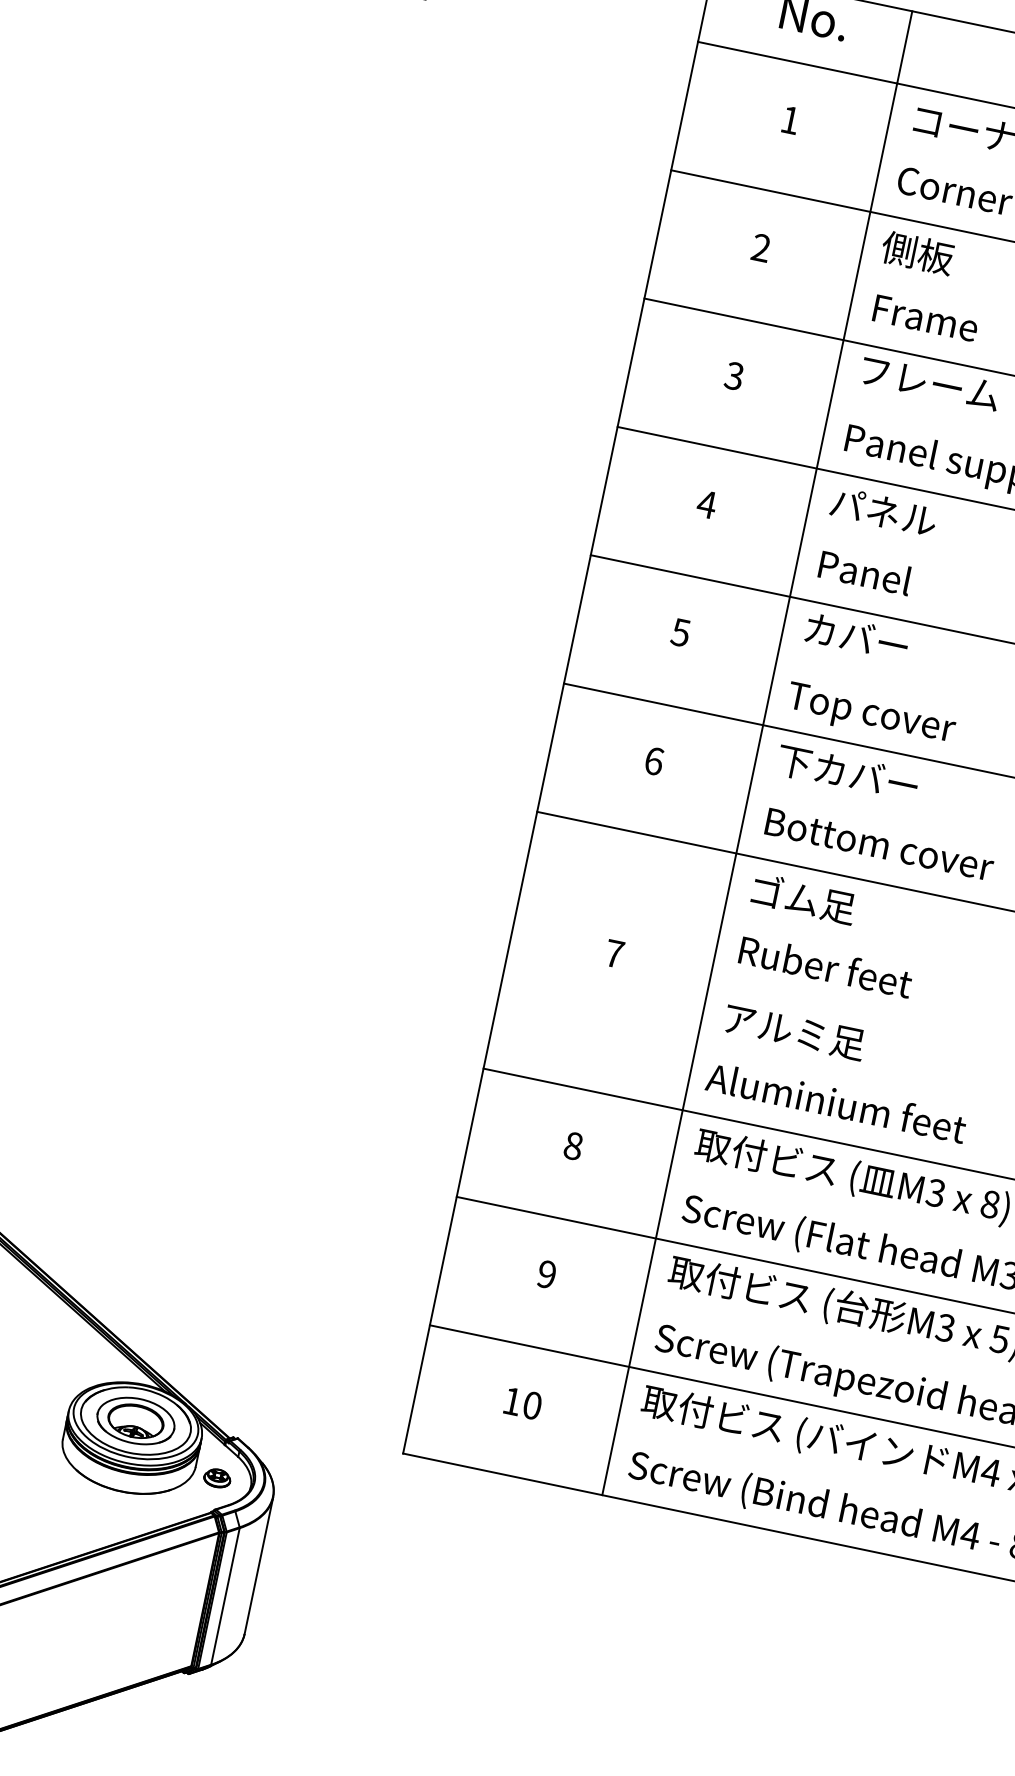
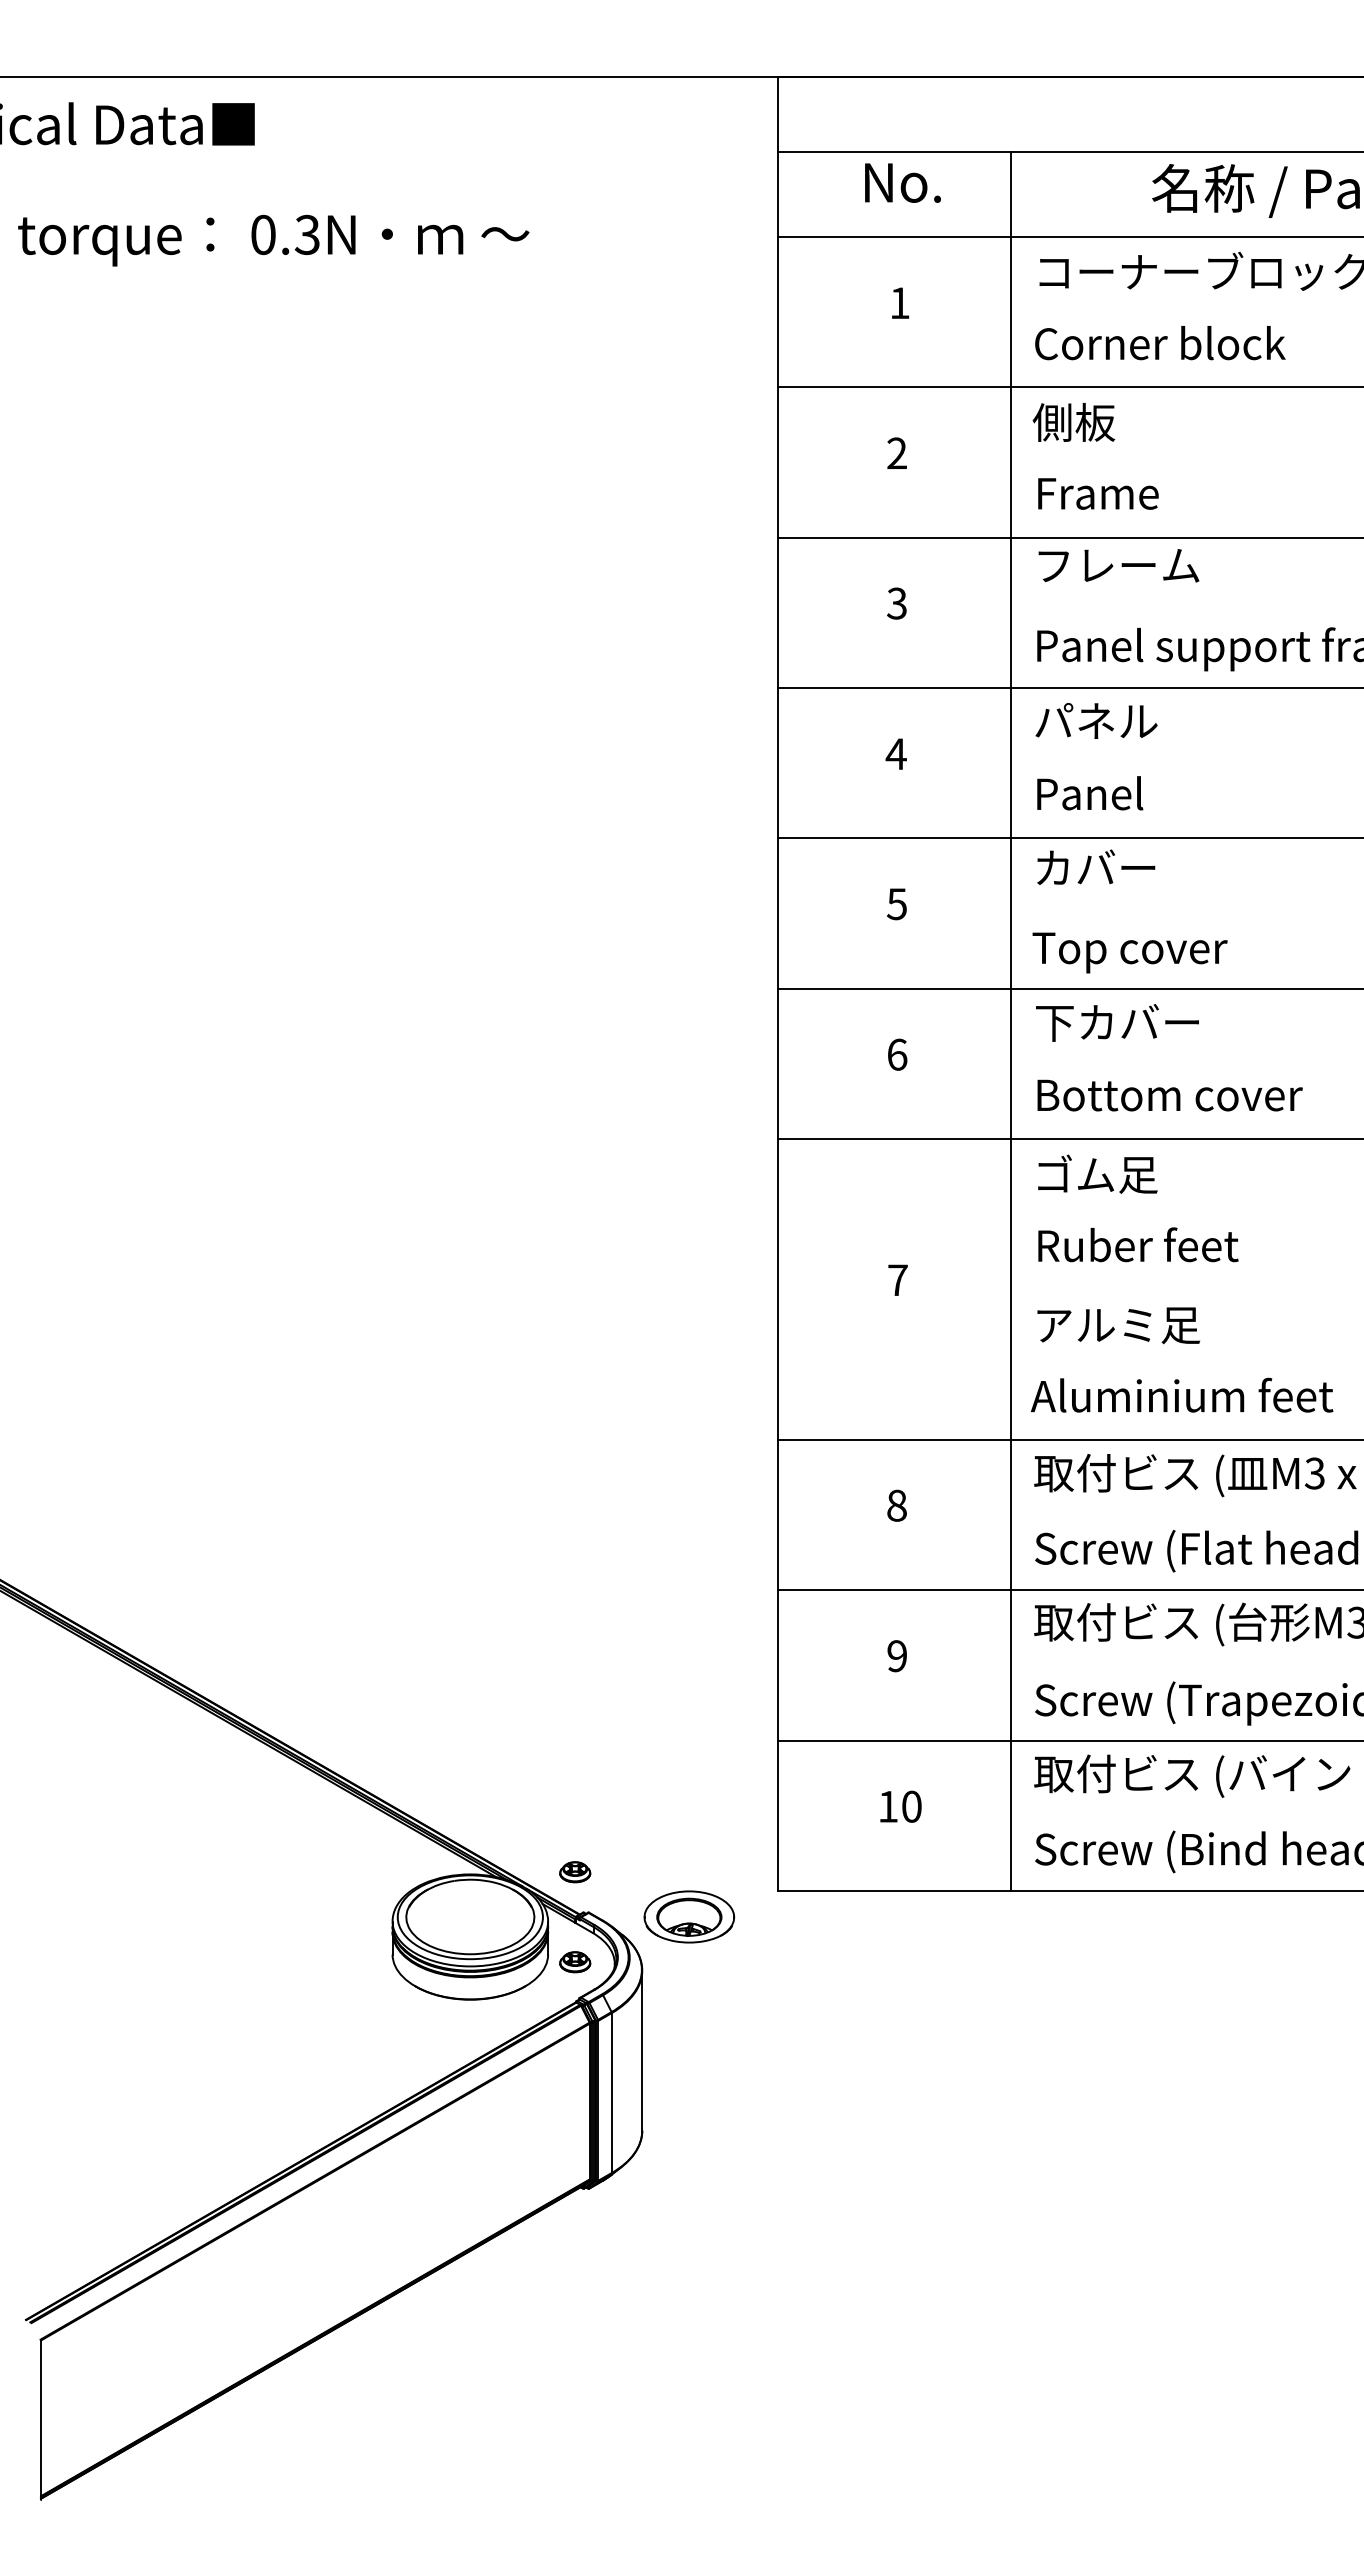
part: (233, 1401) -> (575, 1872), added
part: (136, 1420) -> (689, 1916), moved

